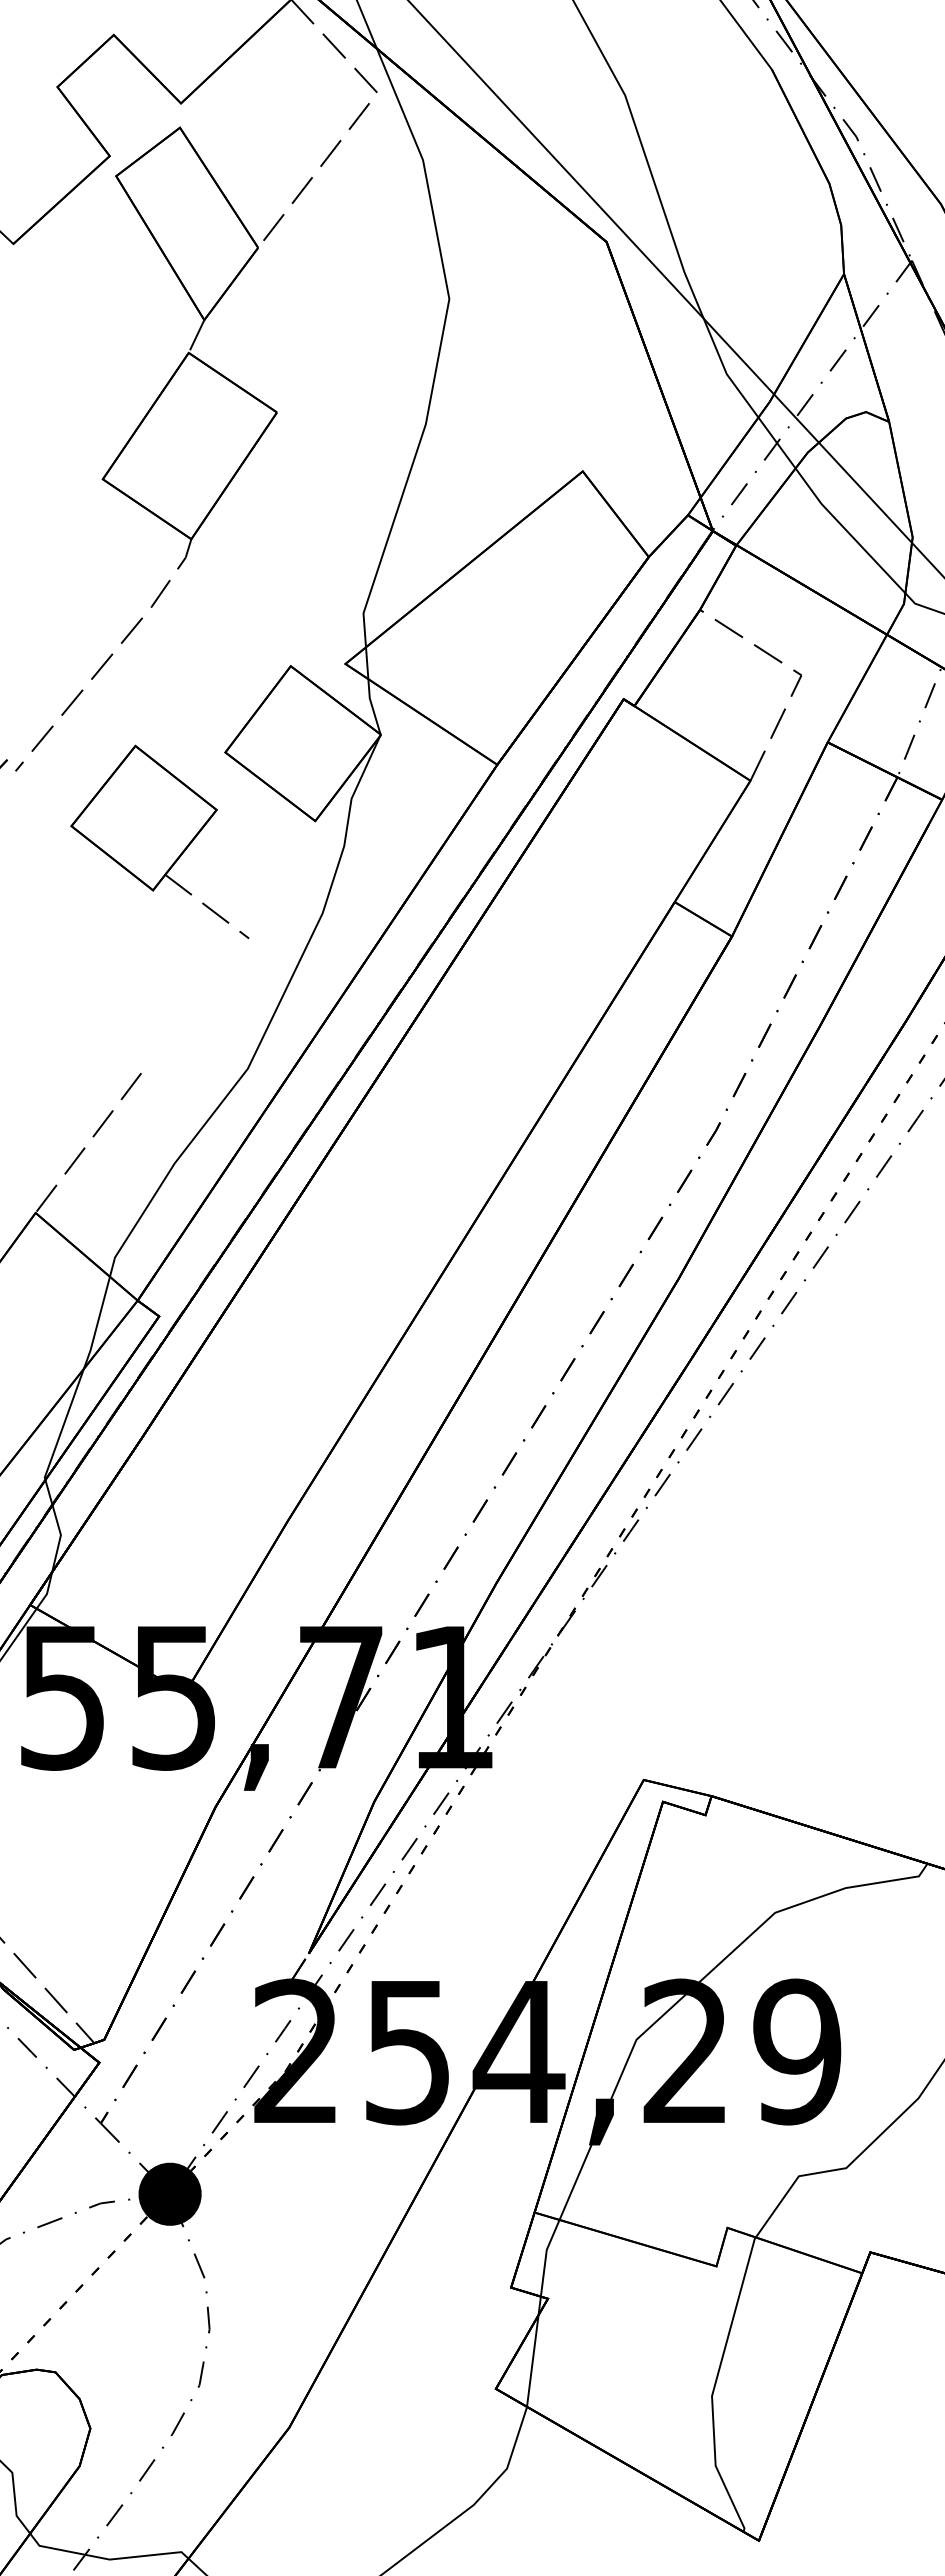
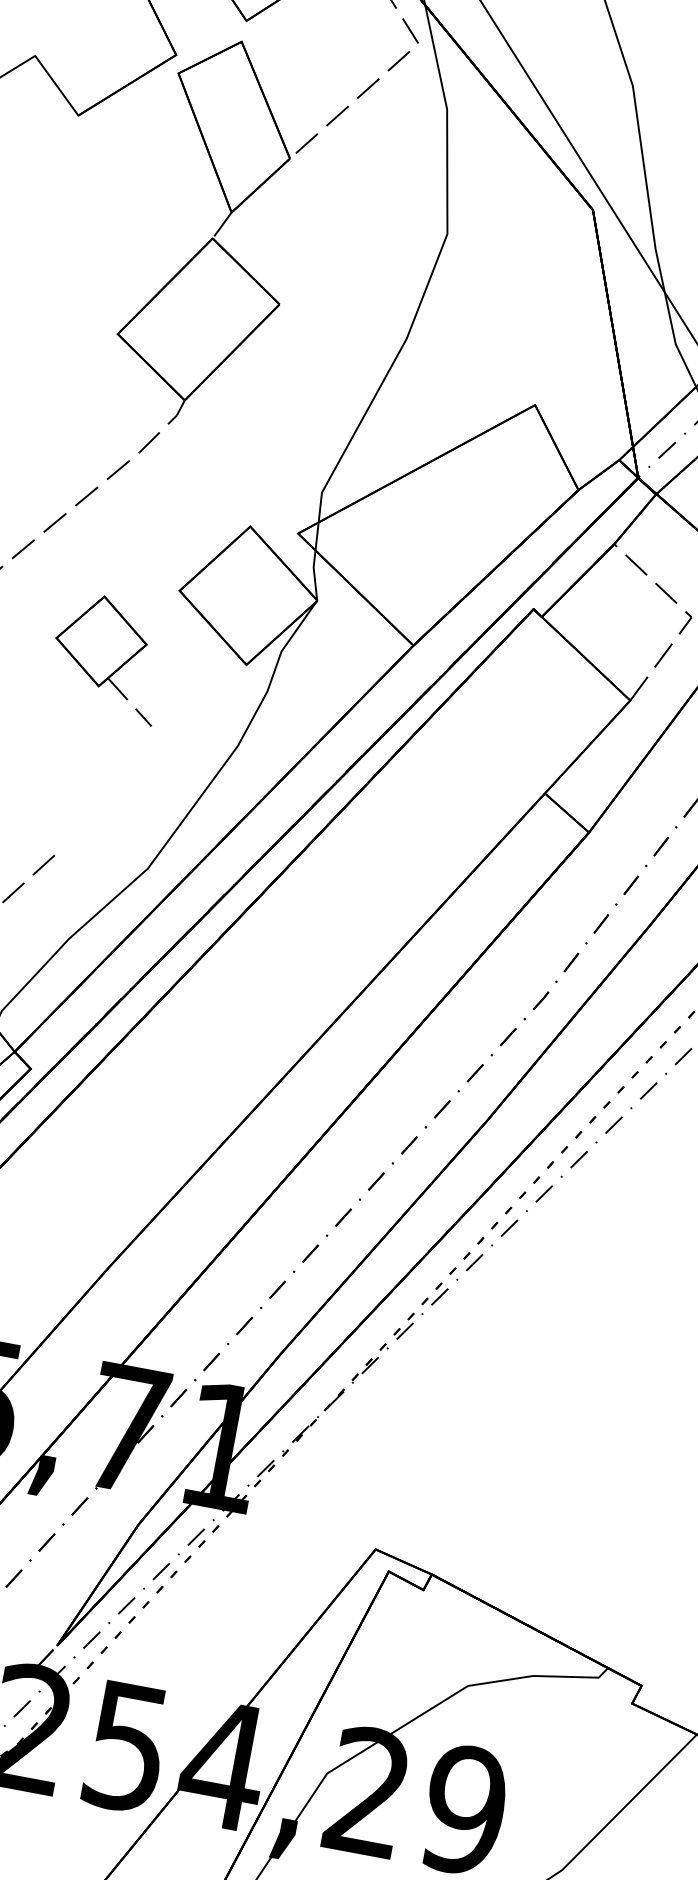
part: (159, 841) -> (108, 657), size x0.7

